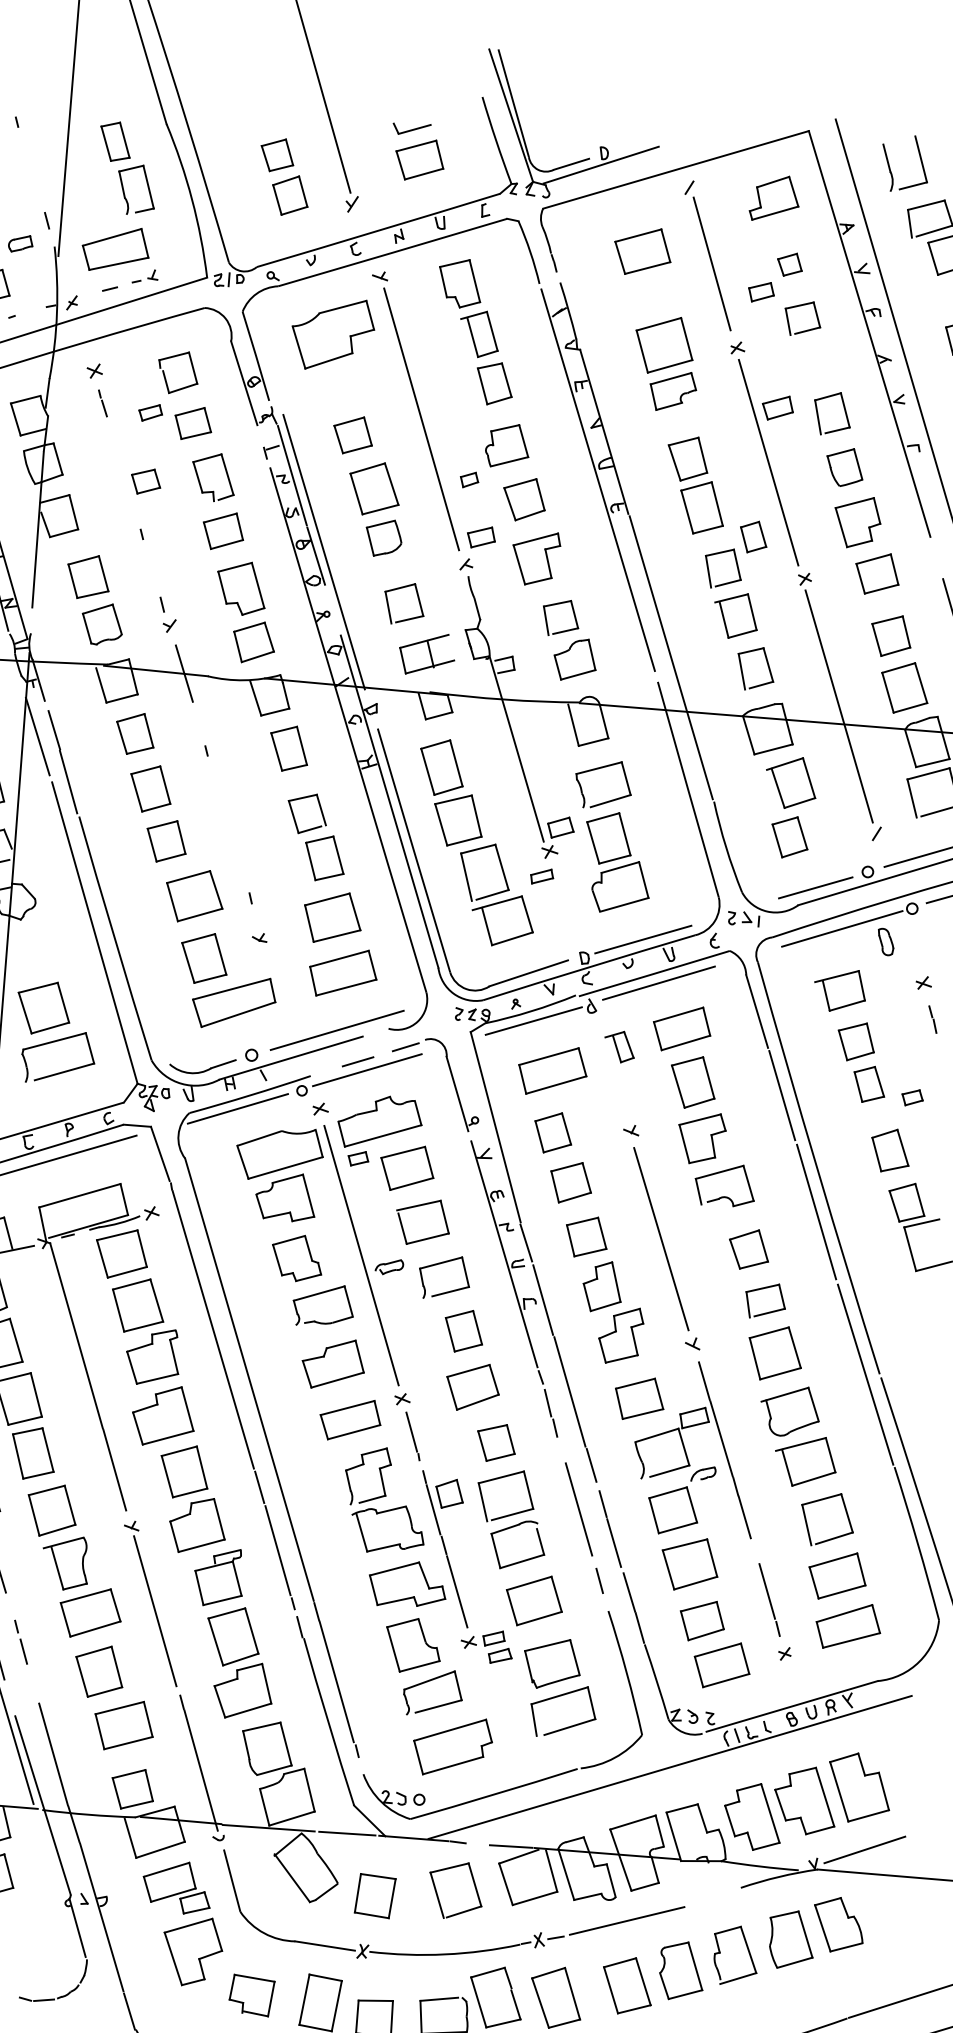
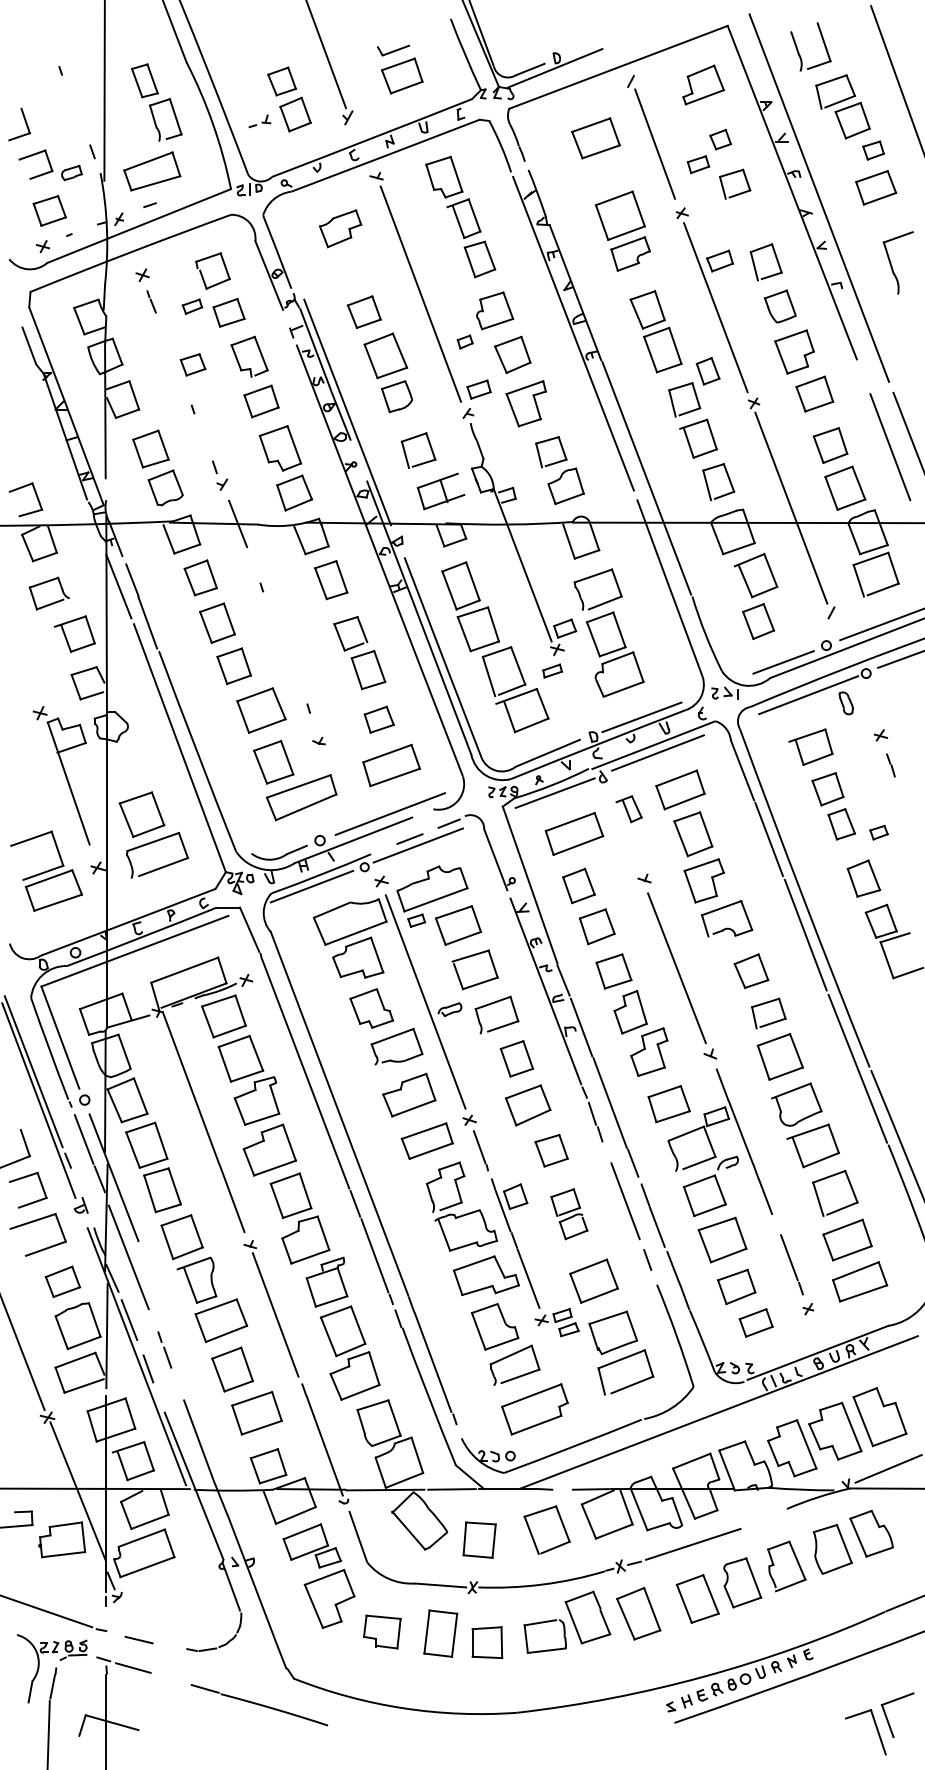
part: (144, 276) -> (259, 121), moved
part: (332, 334) -> (340, 228), size x0.6
part: (333, 917) -> (379, 719), size x0.6
part: (511, 1518) -> (569, 1213), size x0.6
part: (721, 1664) -> (755, 1322), size x0.7

